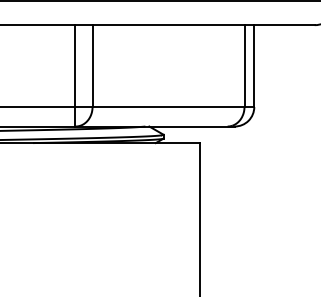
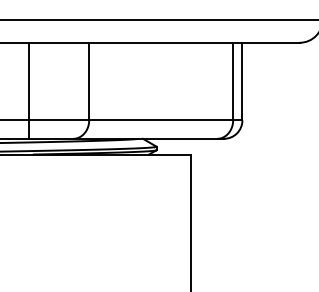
line: (74, 75) -> (29, 90), moved

